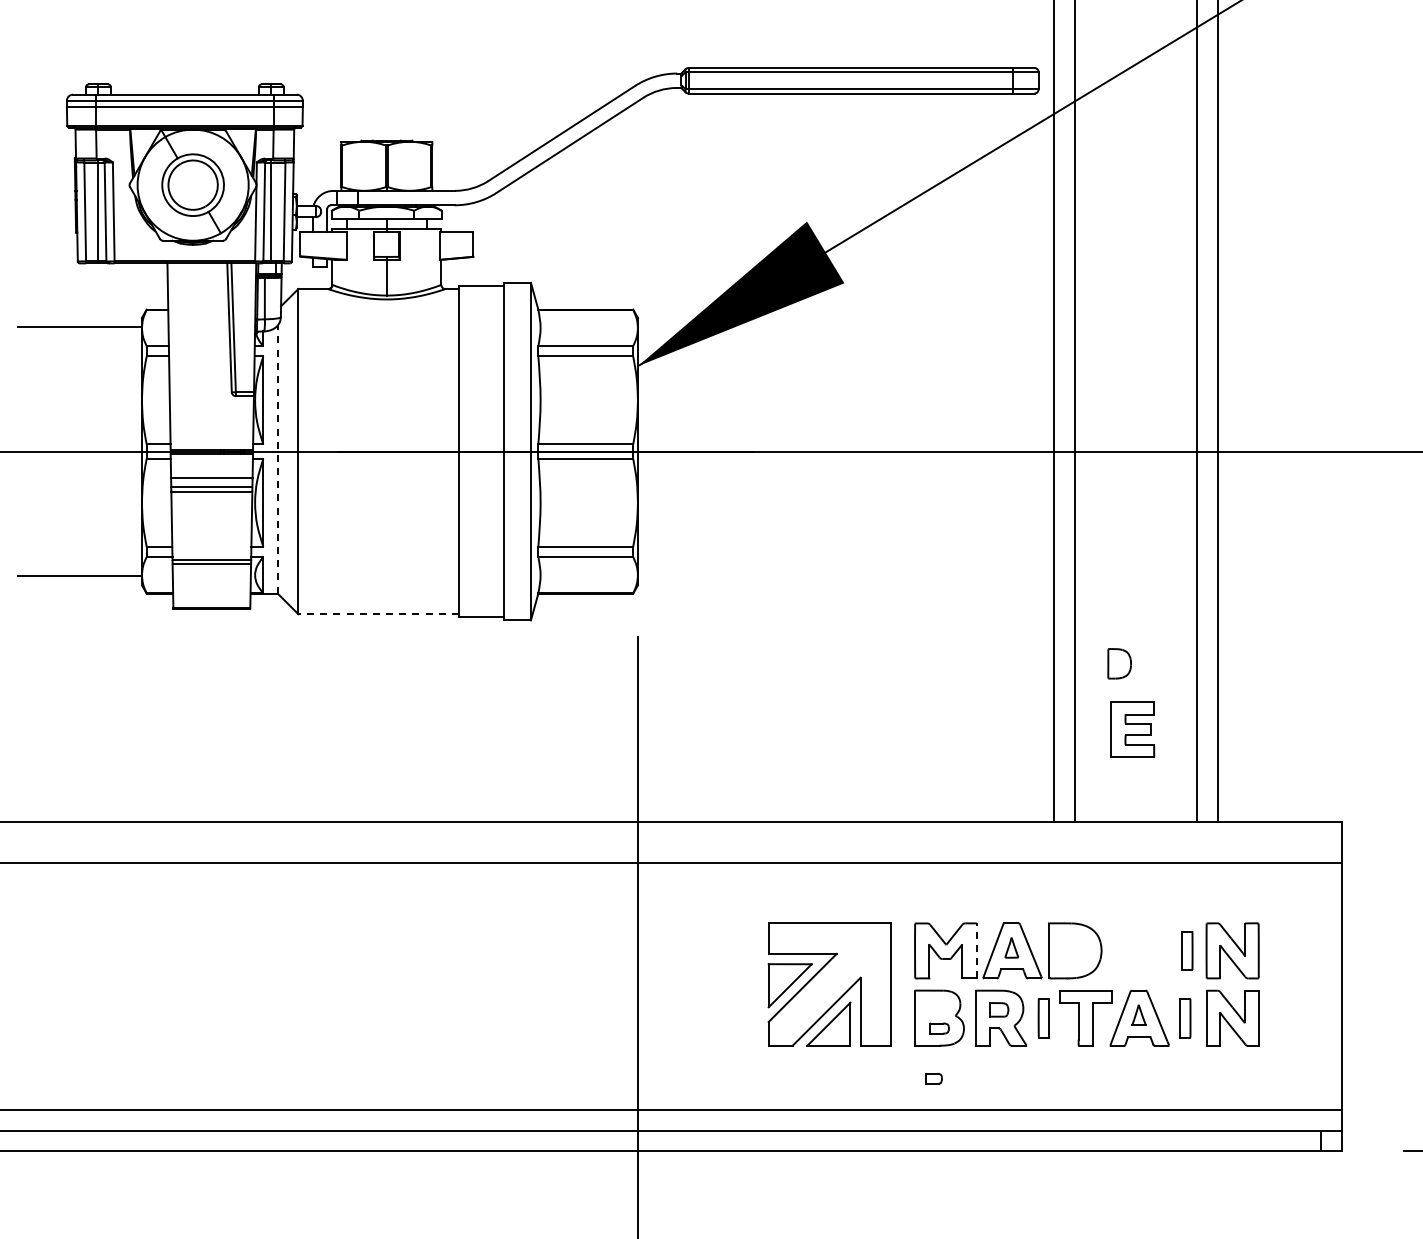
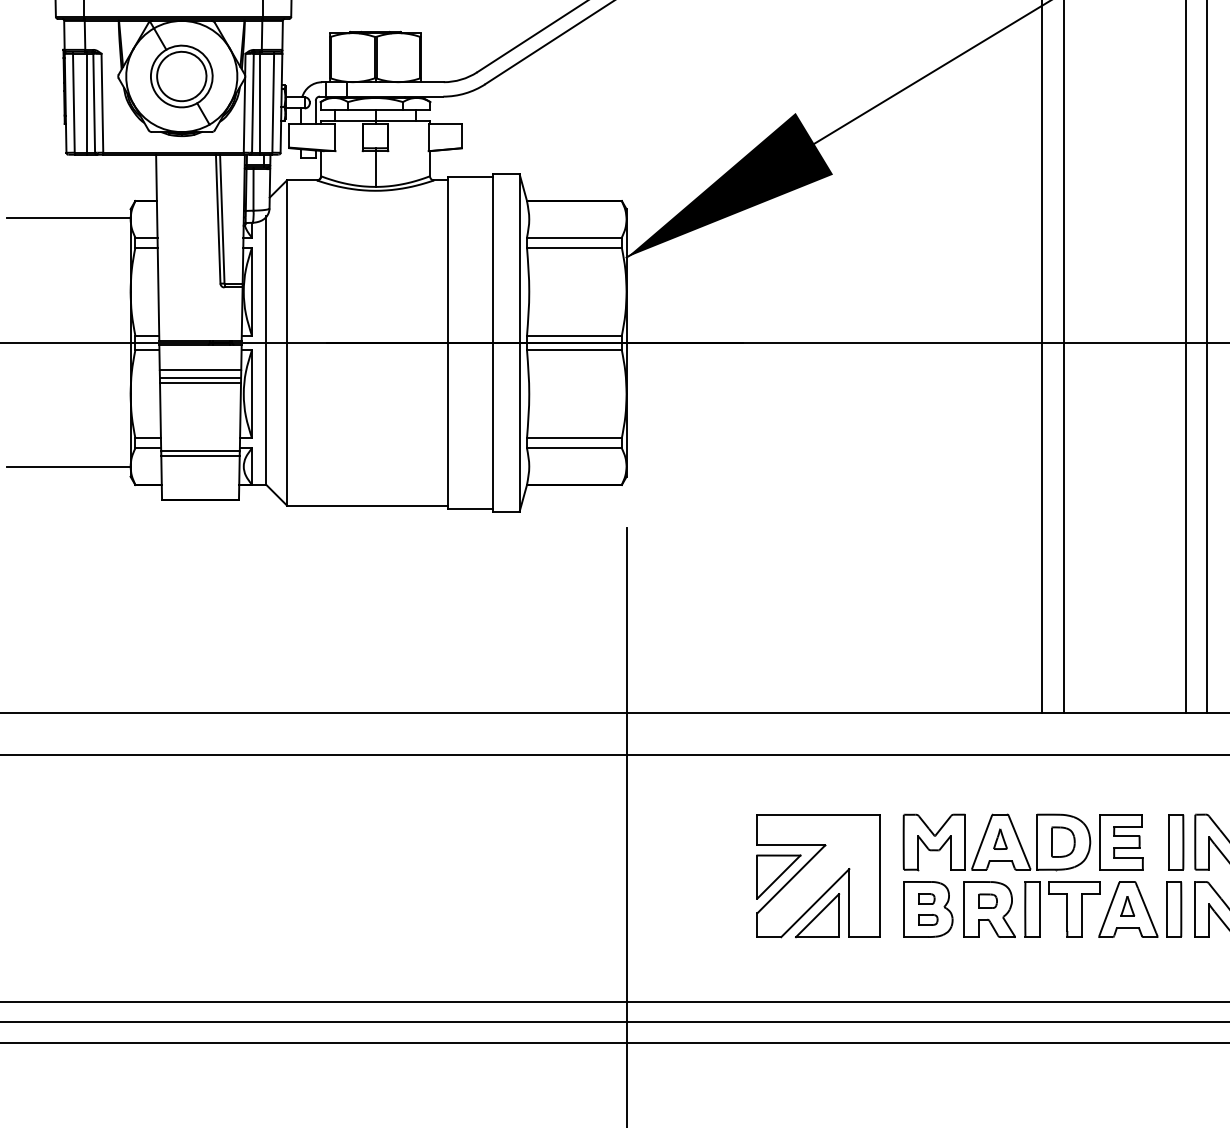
line: (277, 458) -> (266, 349), dashed -> solid
line: (378, 614) -> (367, 505), dashed -> solid
part: (1119, 663) -> (1063, 841), moved
part: (1132, 729) -> (1121, 841), moved
line: (976, 950) -> (965, 841), dashed -> solid
part: (1187, 950) -> (1176, 841), size x1.43
part: (1043, 1018) -> (1032, 909), size x1.43
part: (1185, 1018) -> (1174, 909), size x1.43
part: (933, 1078) -> (926, 898), moved

